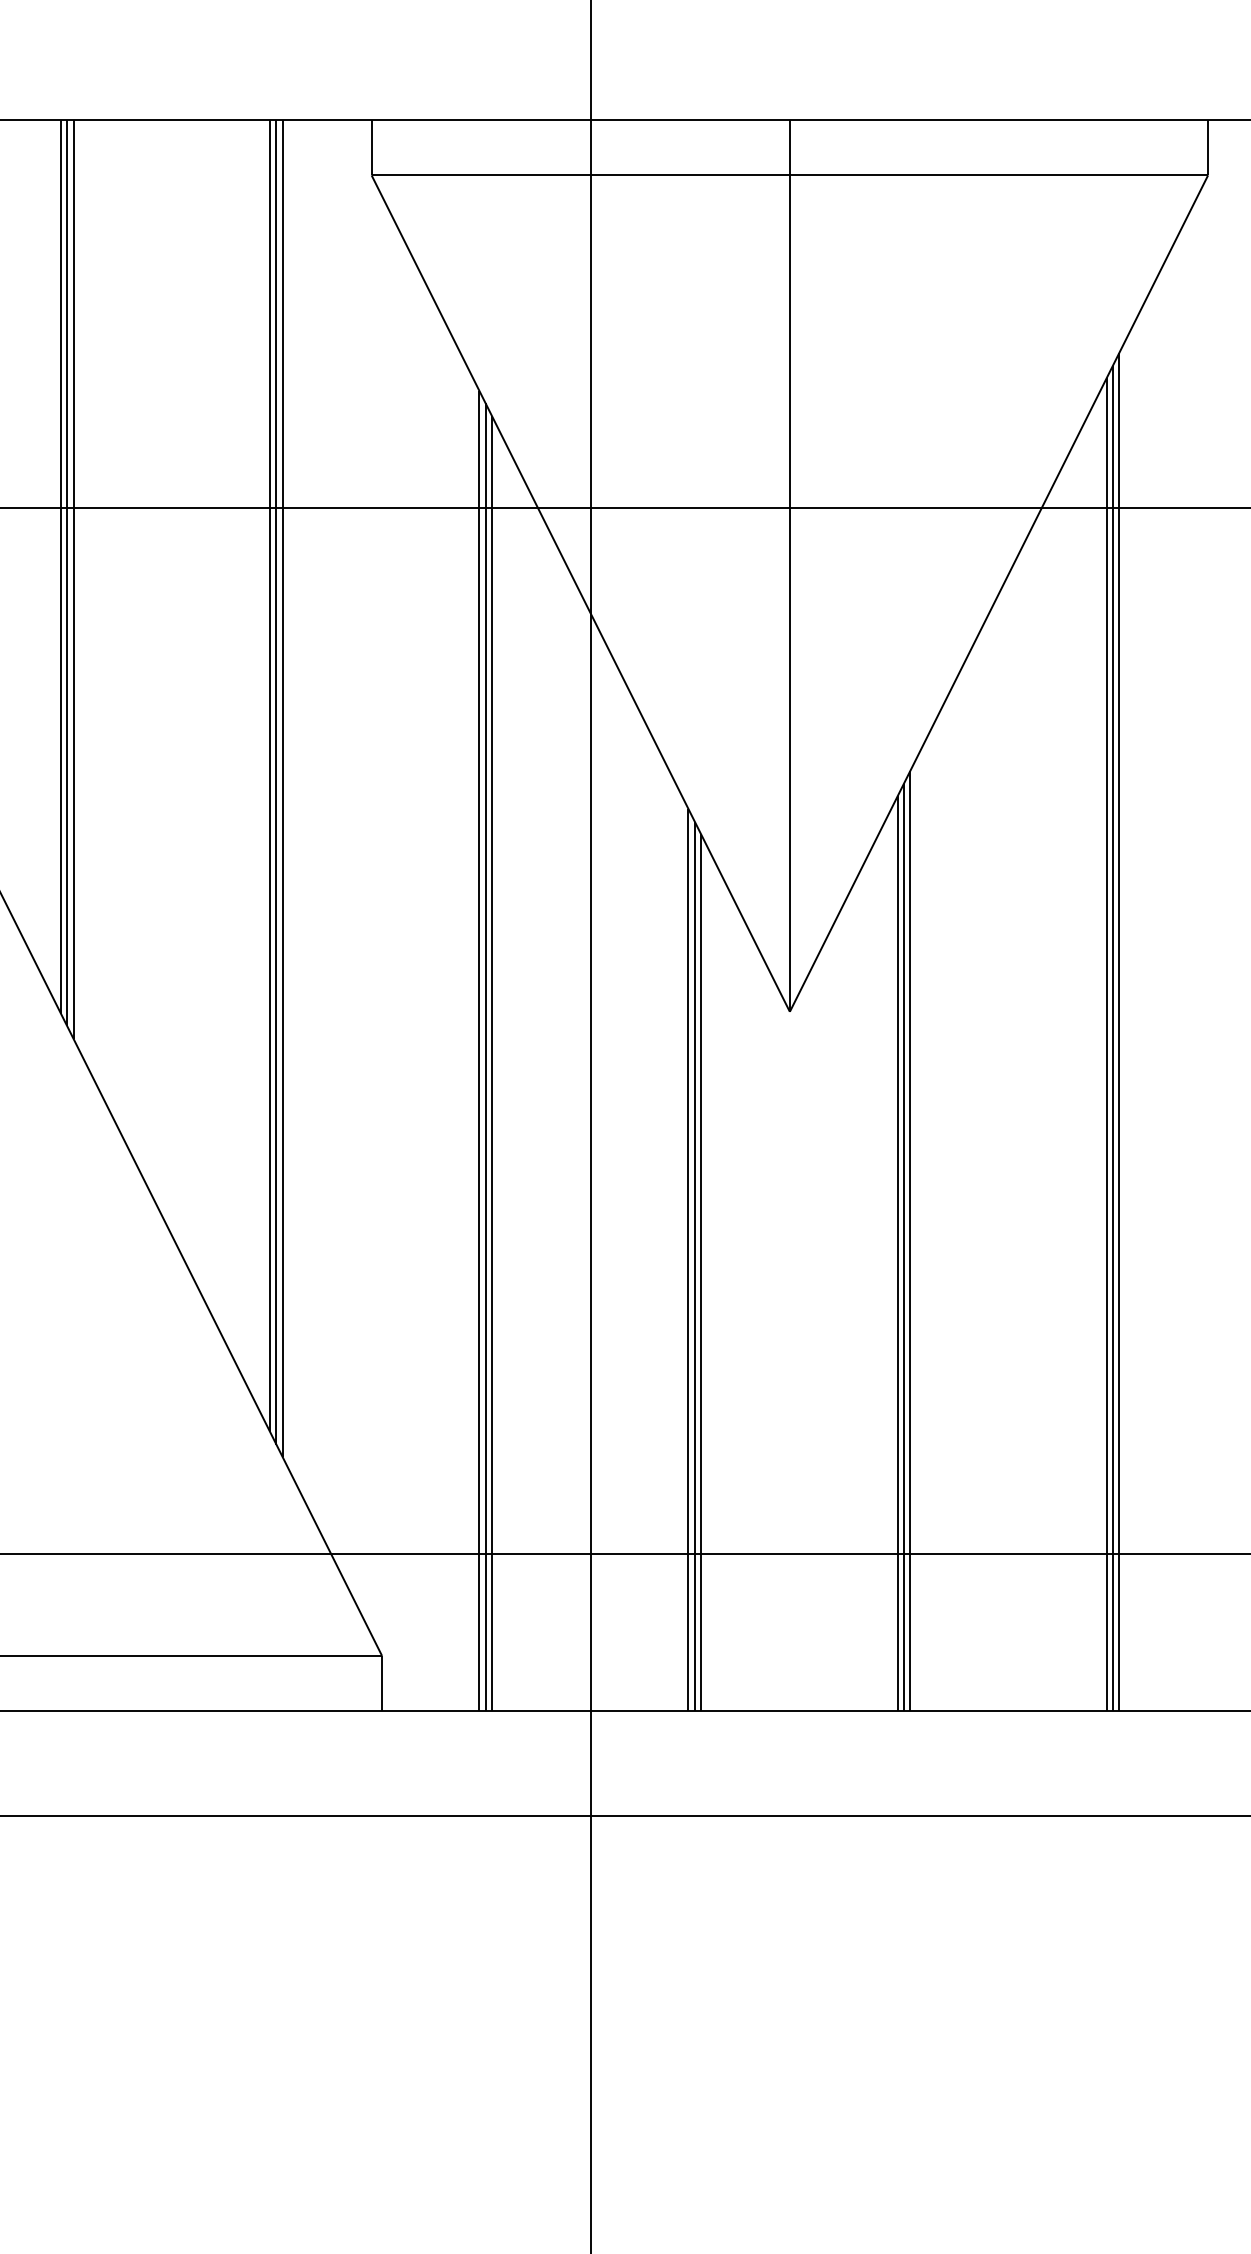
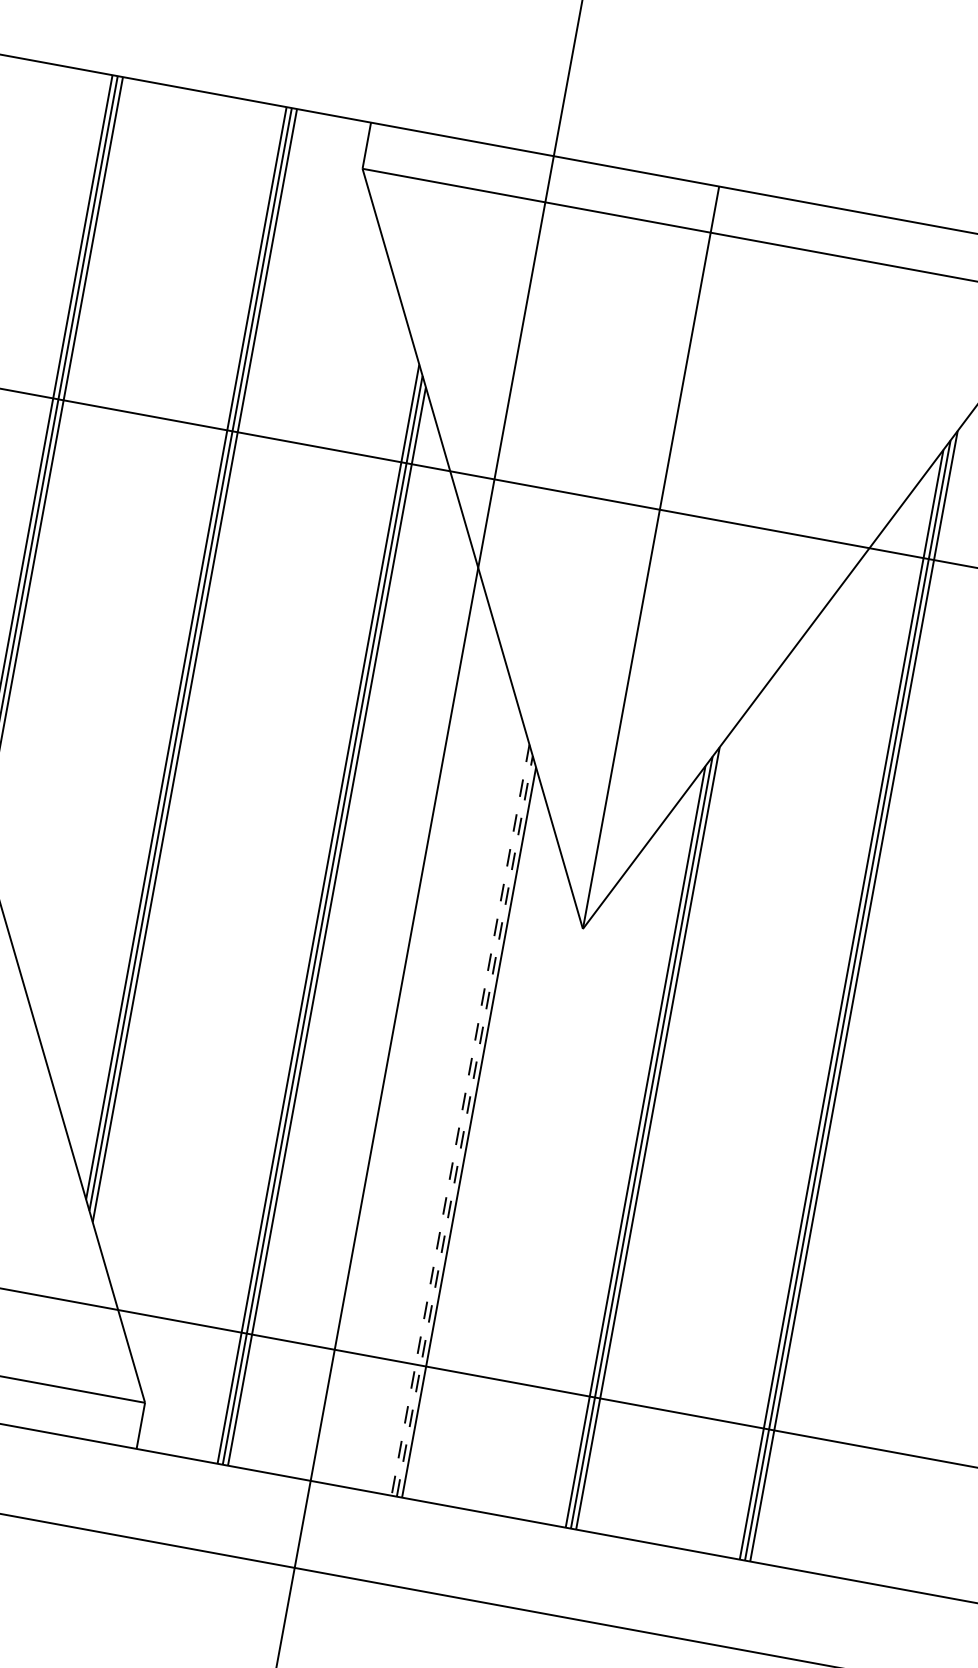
line: (688, 1260) -> (460, 1120), solid -> dashed
line: (694, 1266) -> (464, 1126), solid -> dashed

